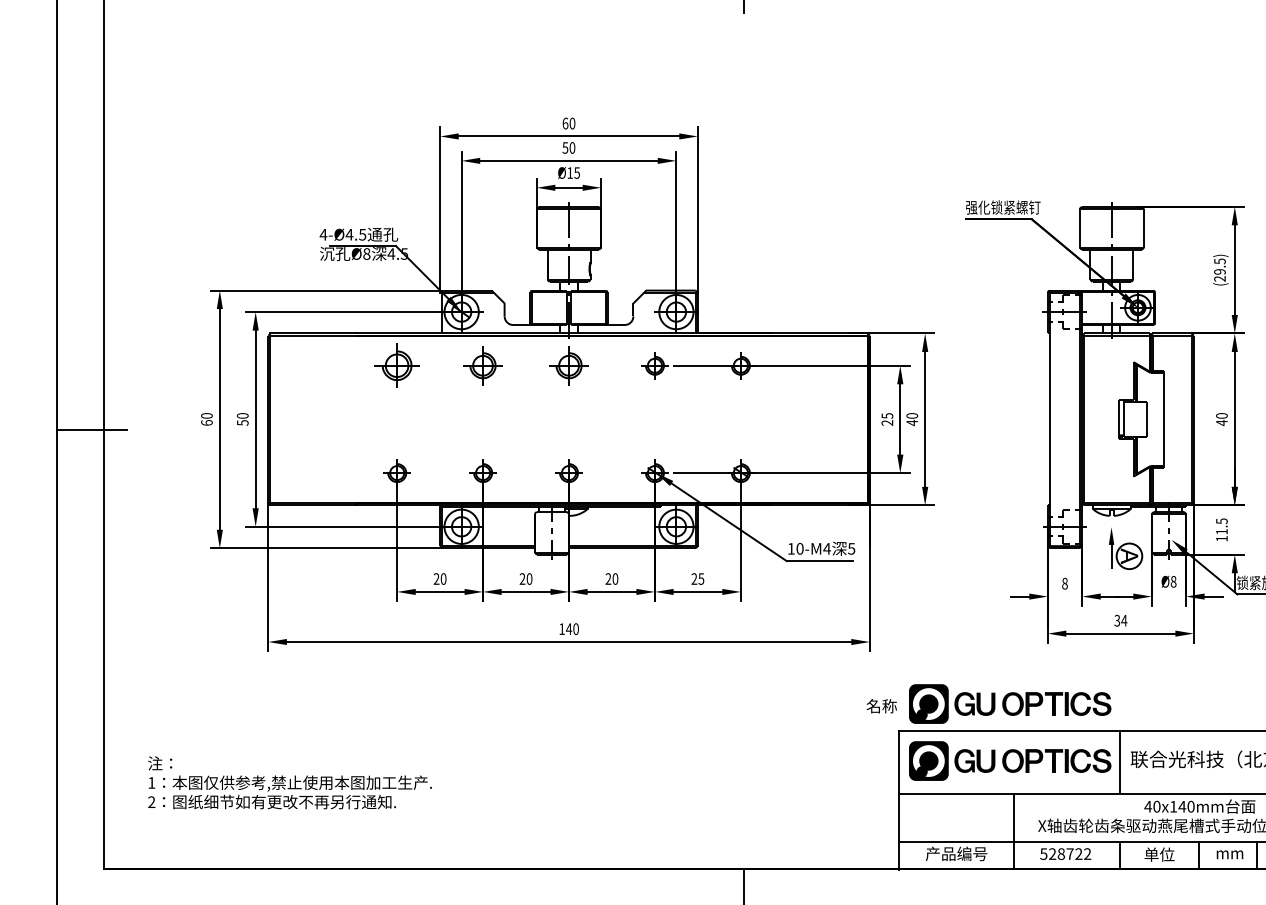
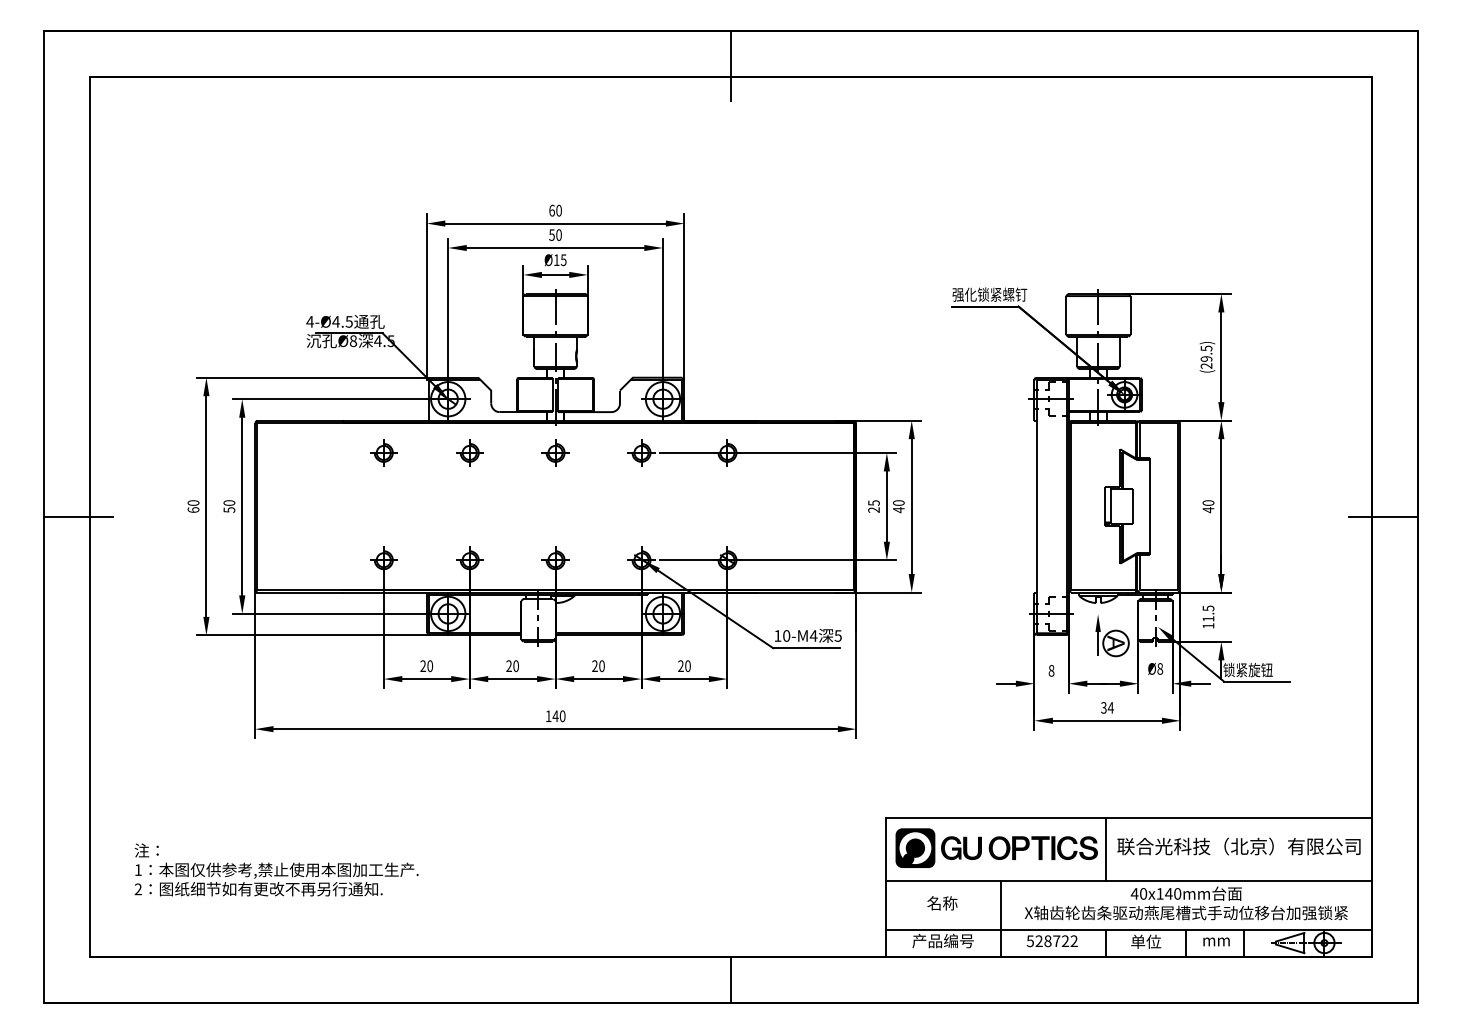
part: (396, 365) -> (383, 452), size x0.62
part: (482, 365) -> (469, 452), size x0.71
part: (568, 365) -> (555, 452), size x0.71
text: (700, 578) -> (687, 665), 25 -> 20
part: (1009, 703) -> (996, 790), removed
text: (881, 706) -> (942, 903), moved

